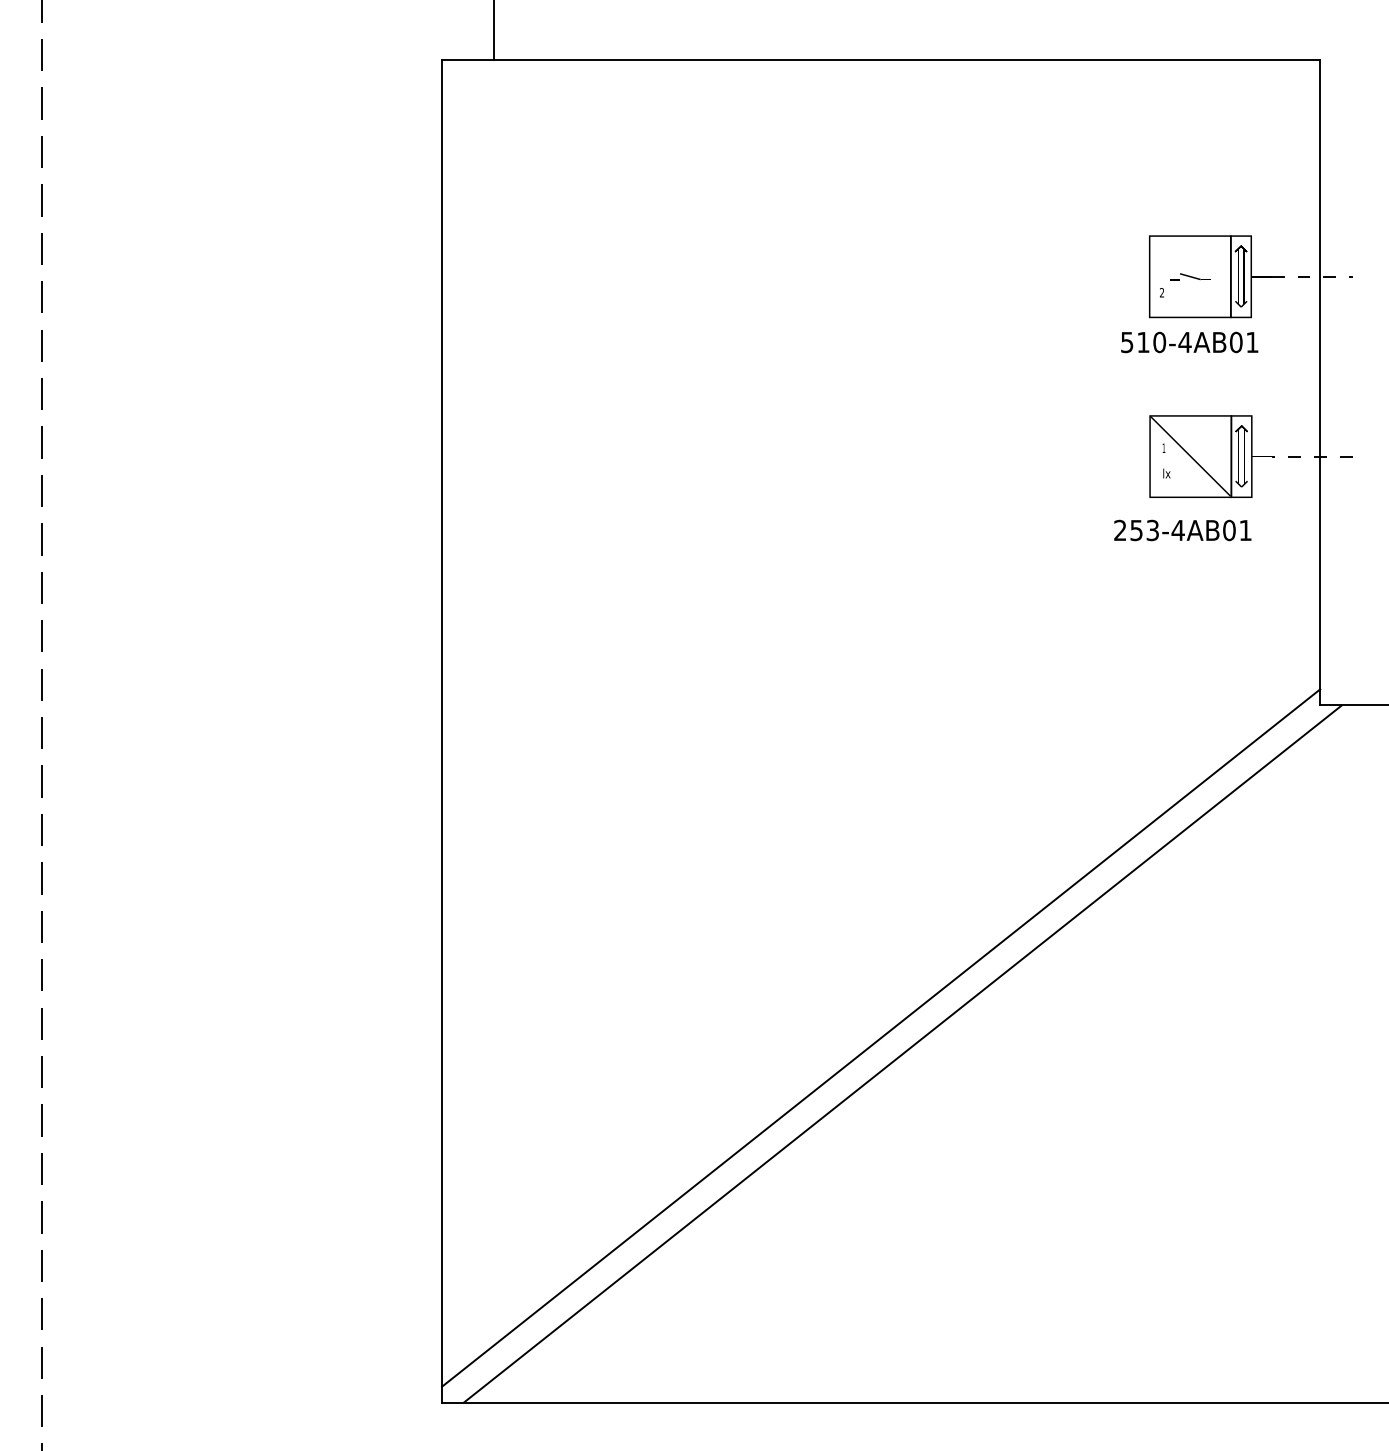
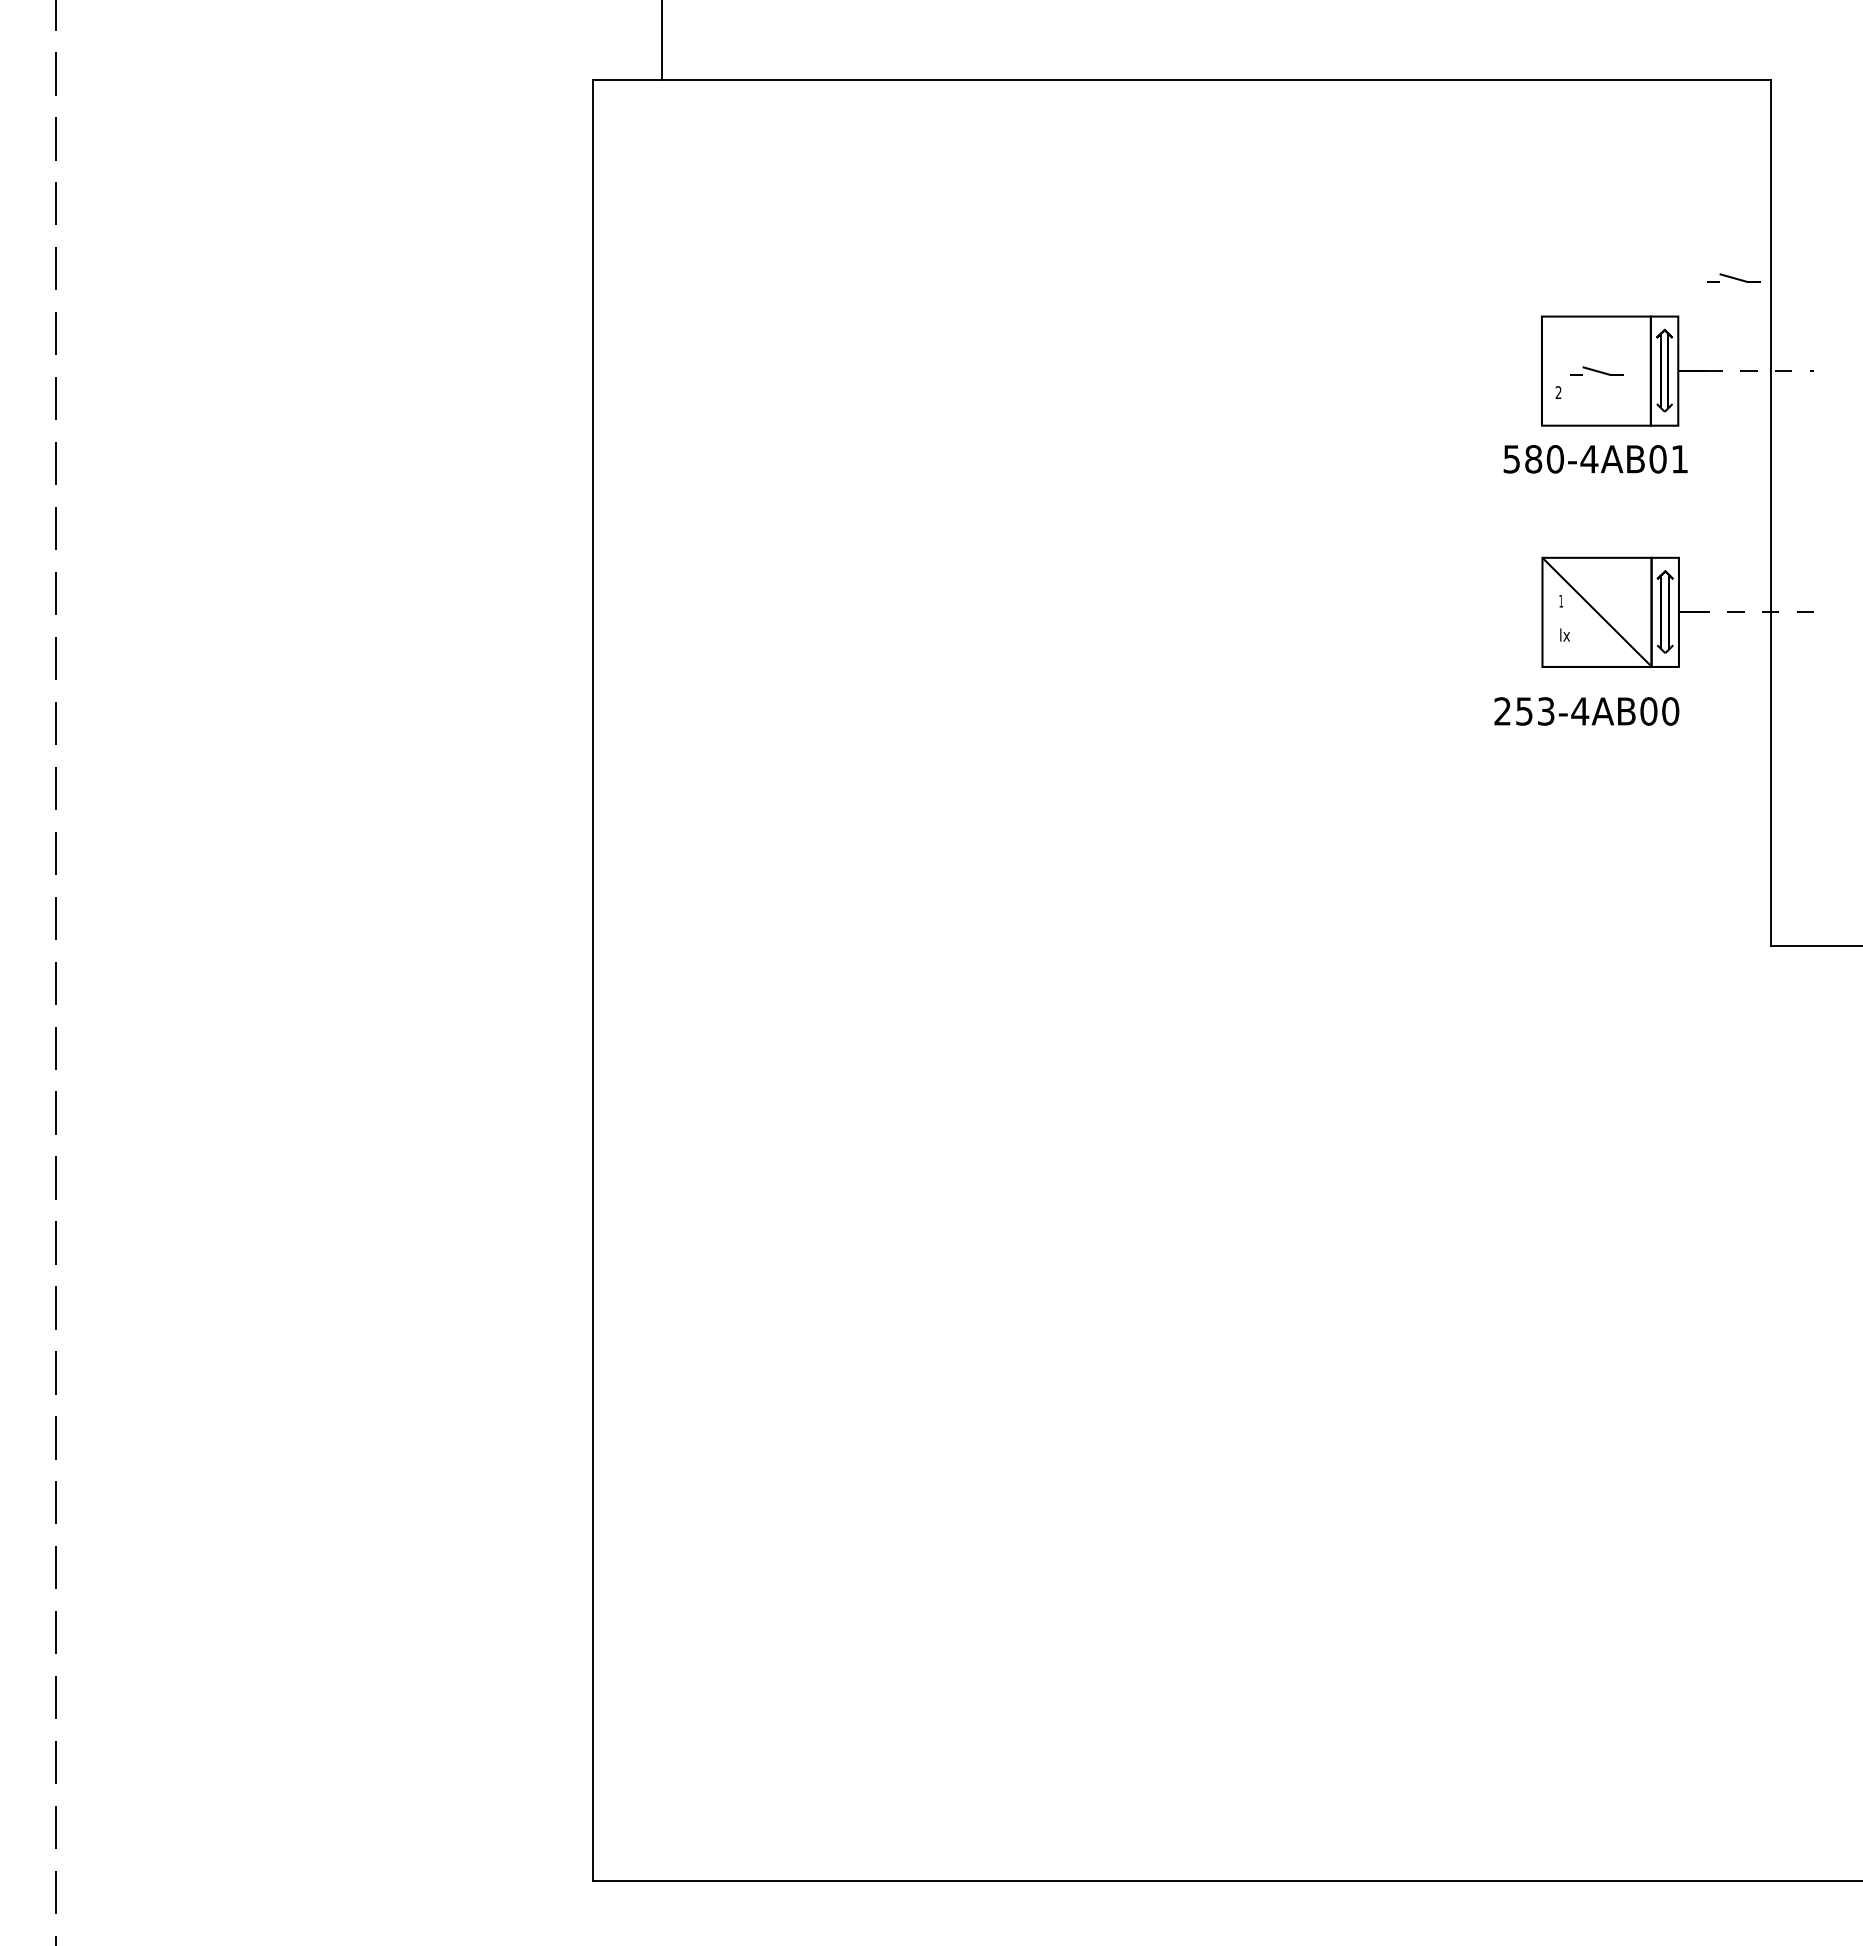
part: (1292, 206) -> (1733, 277), added
text: (1143, 342) -> (1533, 459), 510-4AB01 -> 580-4AB01
text: (1245, 530) -> (1670, 711), 253-4AB01 -> 253-4AB00
line: (880, 1037) -> (1181, 1391), removed
line: (902, 1053) -> (1210, 1413), removed

